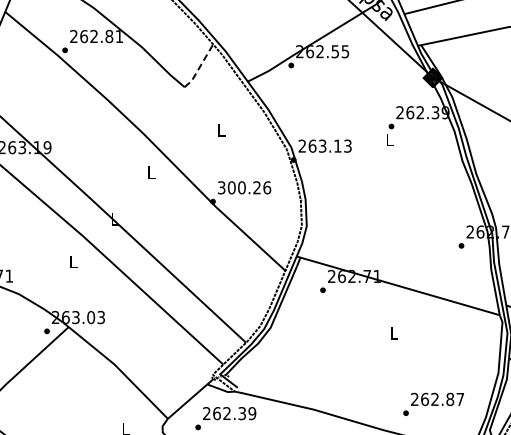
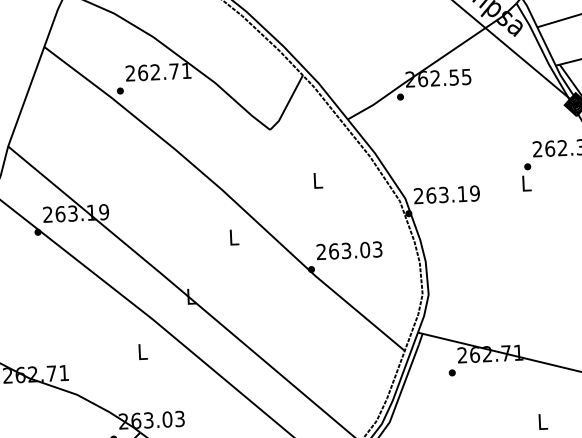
text: (109, 36) -> (174, 71), 262.81 -> 262.71
line: (199, 67) -> (287, 104), dashed -> solid
text: (347, 145) -> (474, 192), 263.13 -> 263.19
text: (244, 187) -> (349, 250), 300.26 -> 263.03

